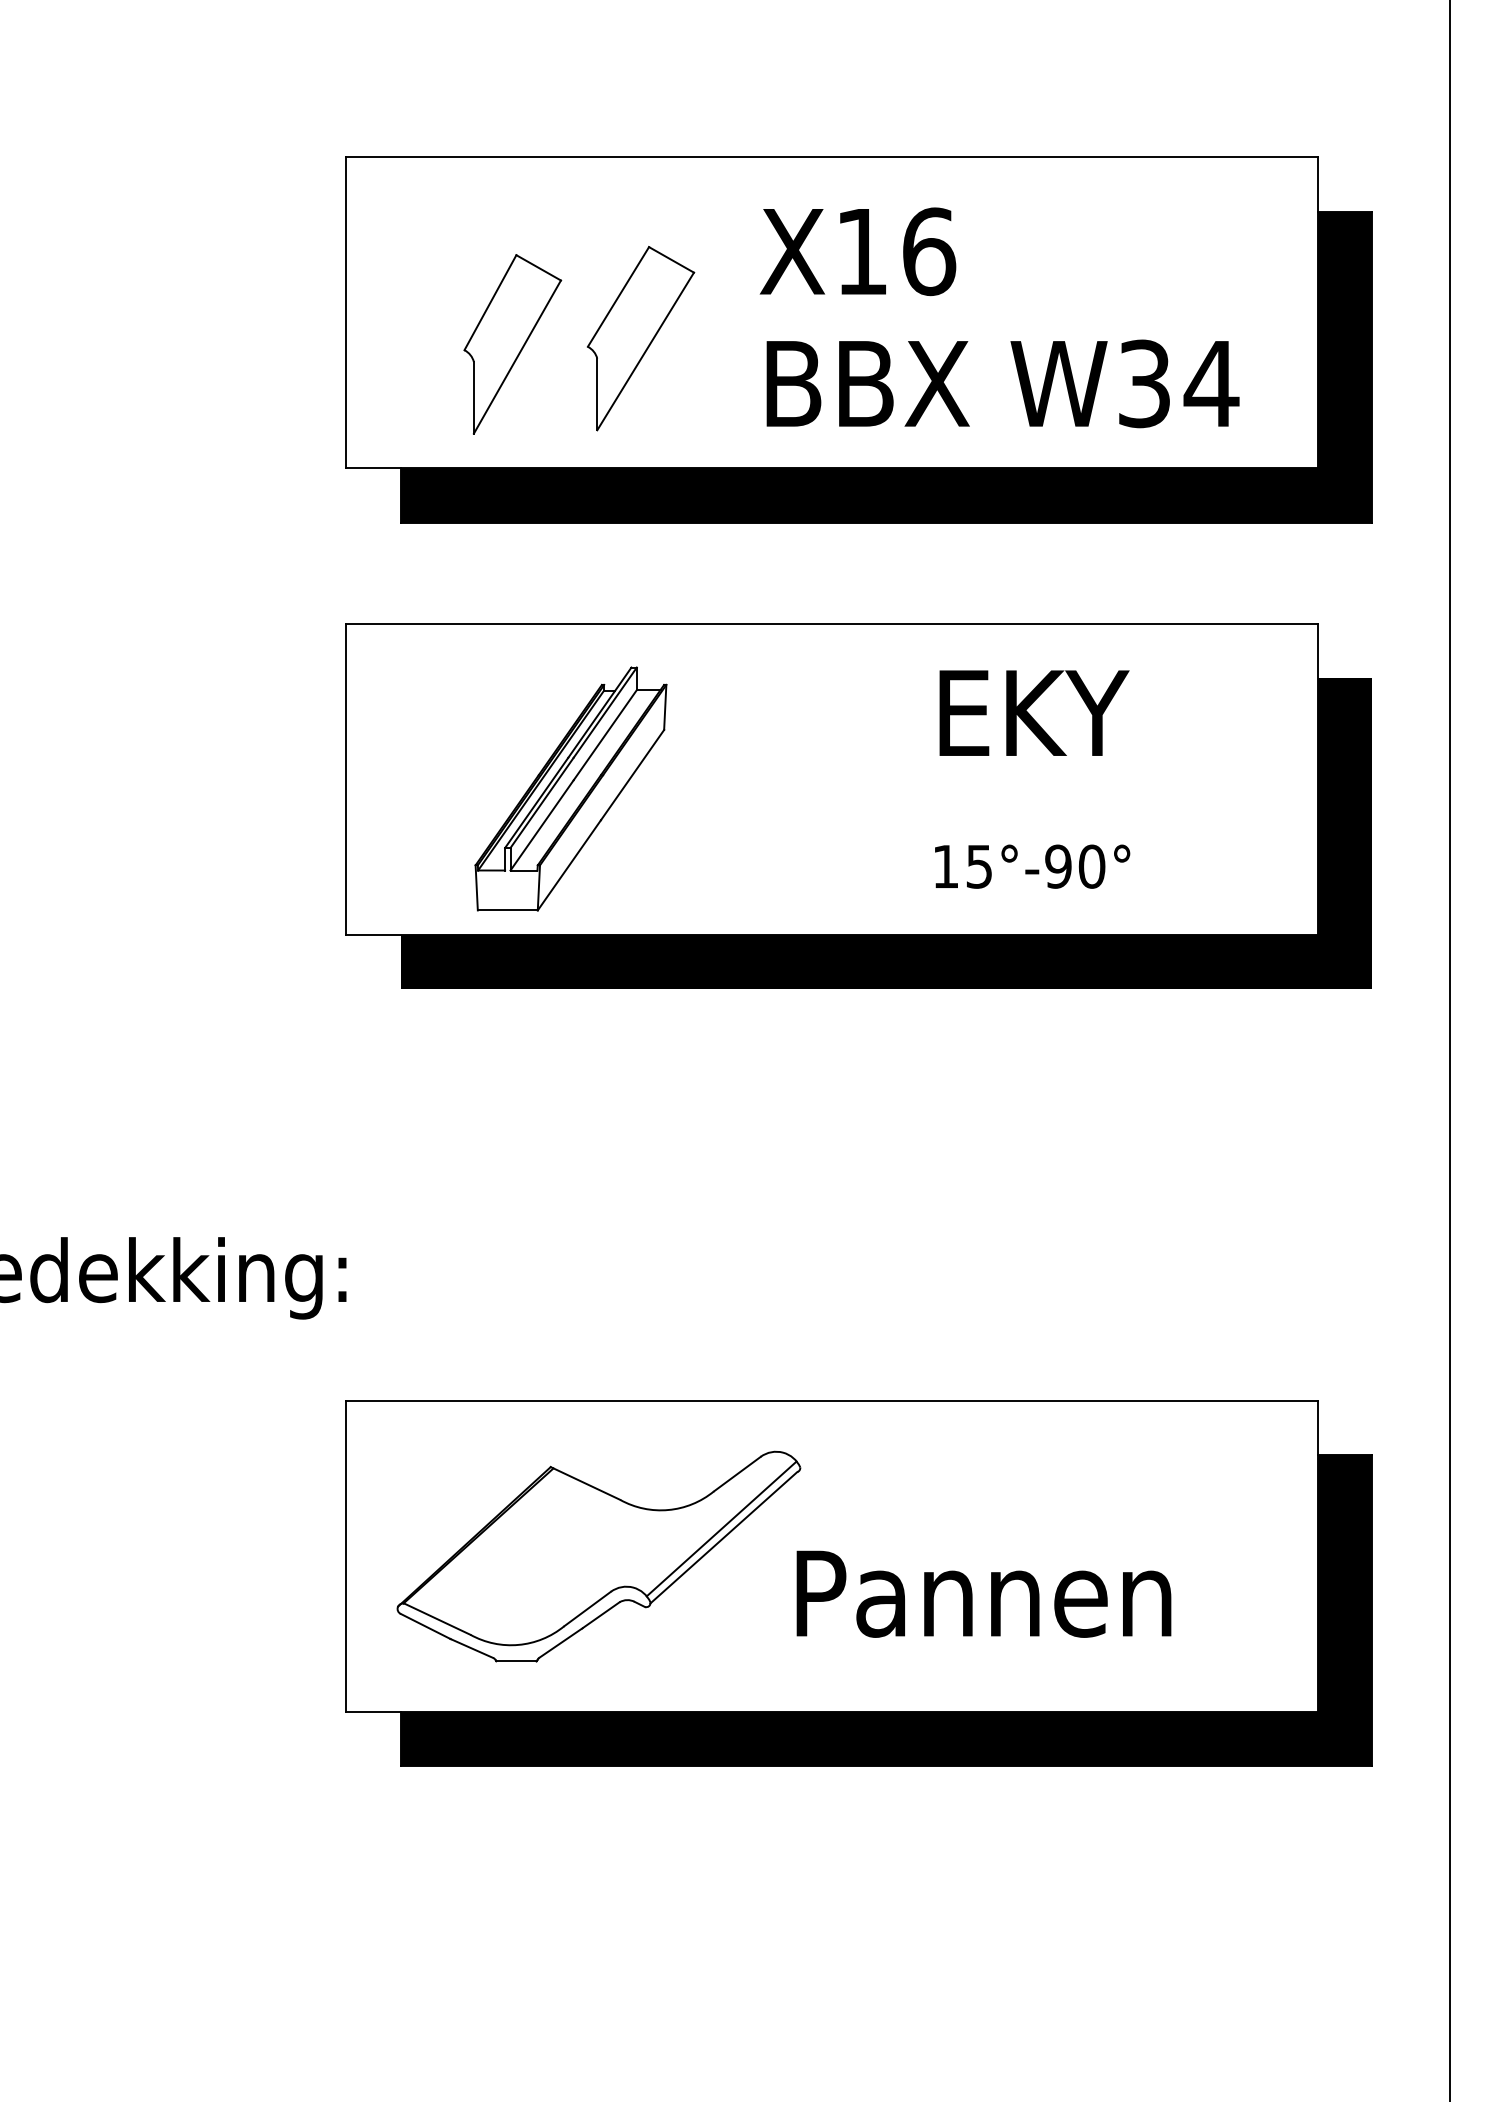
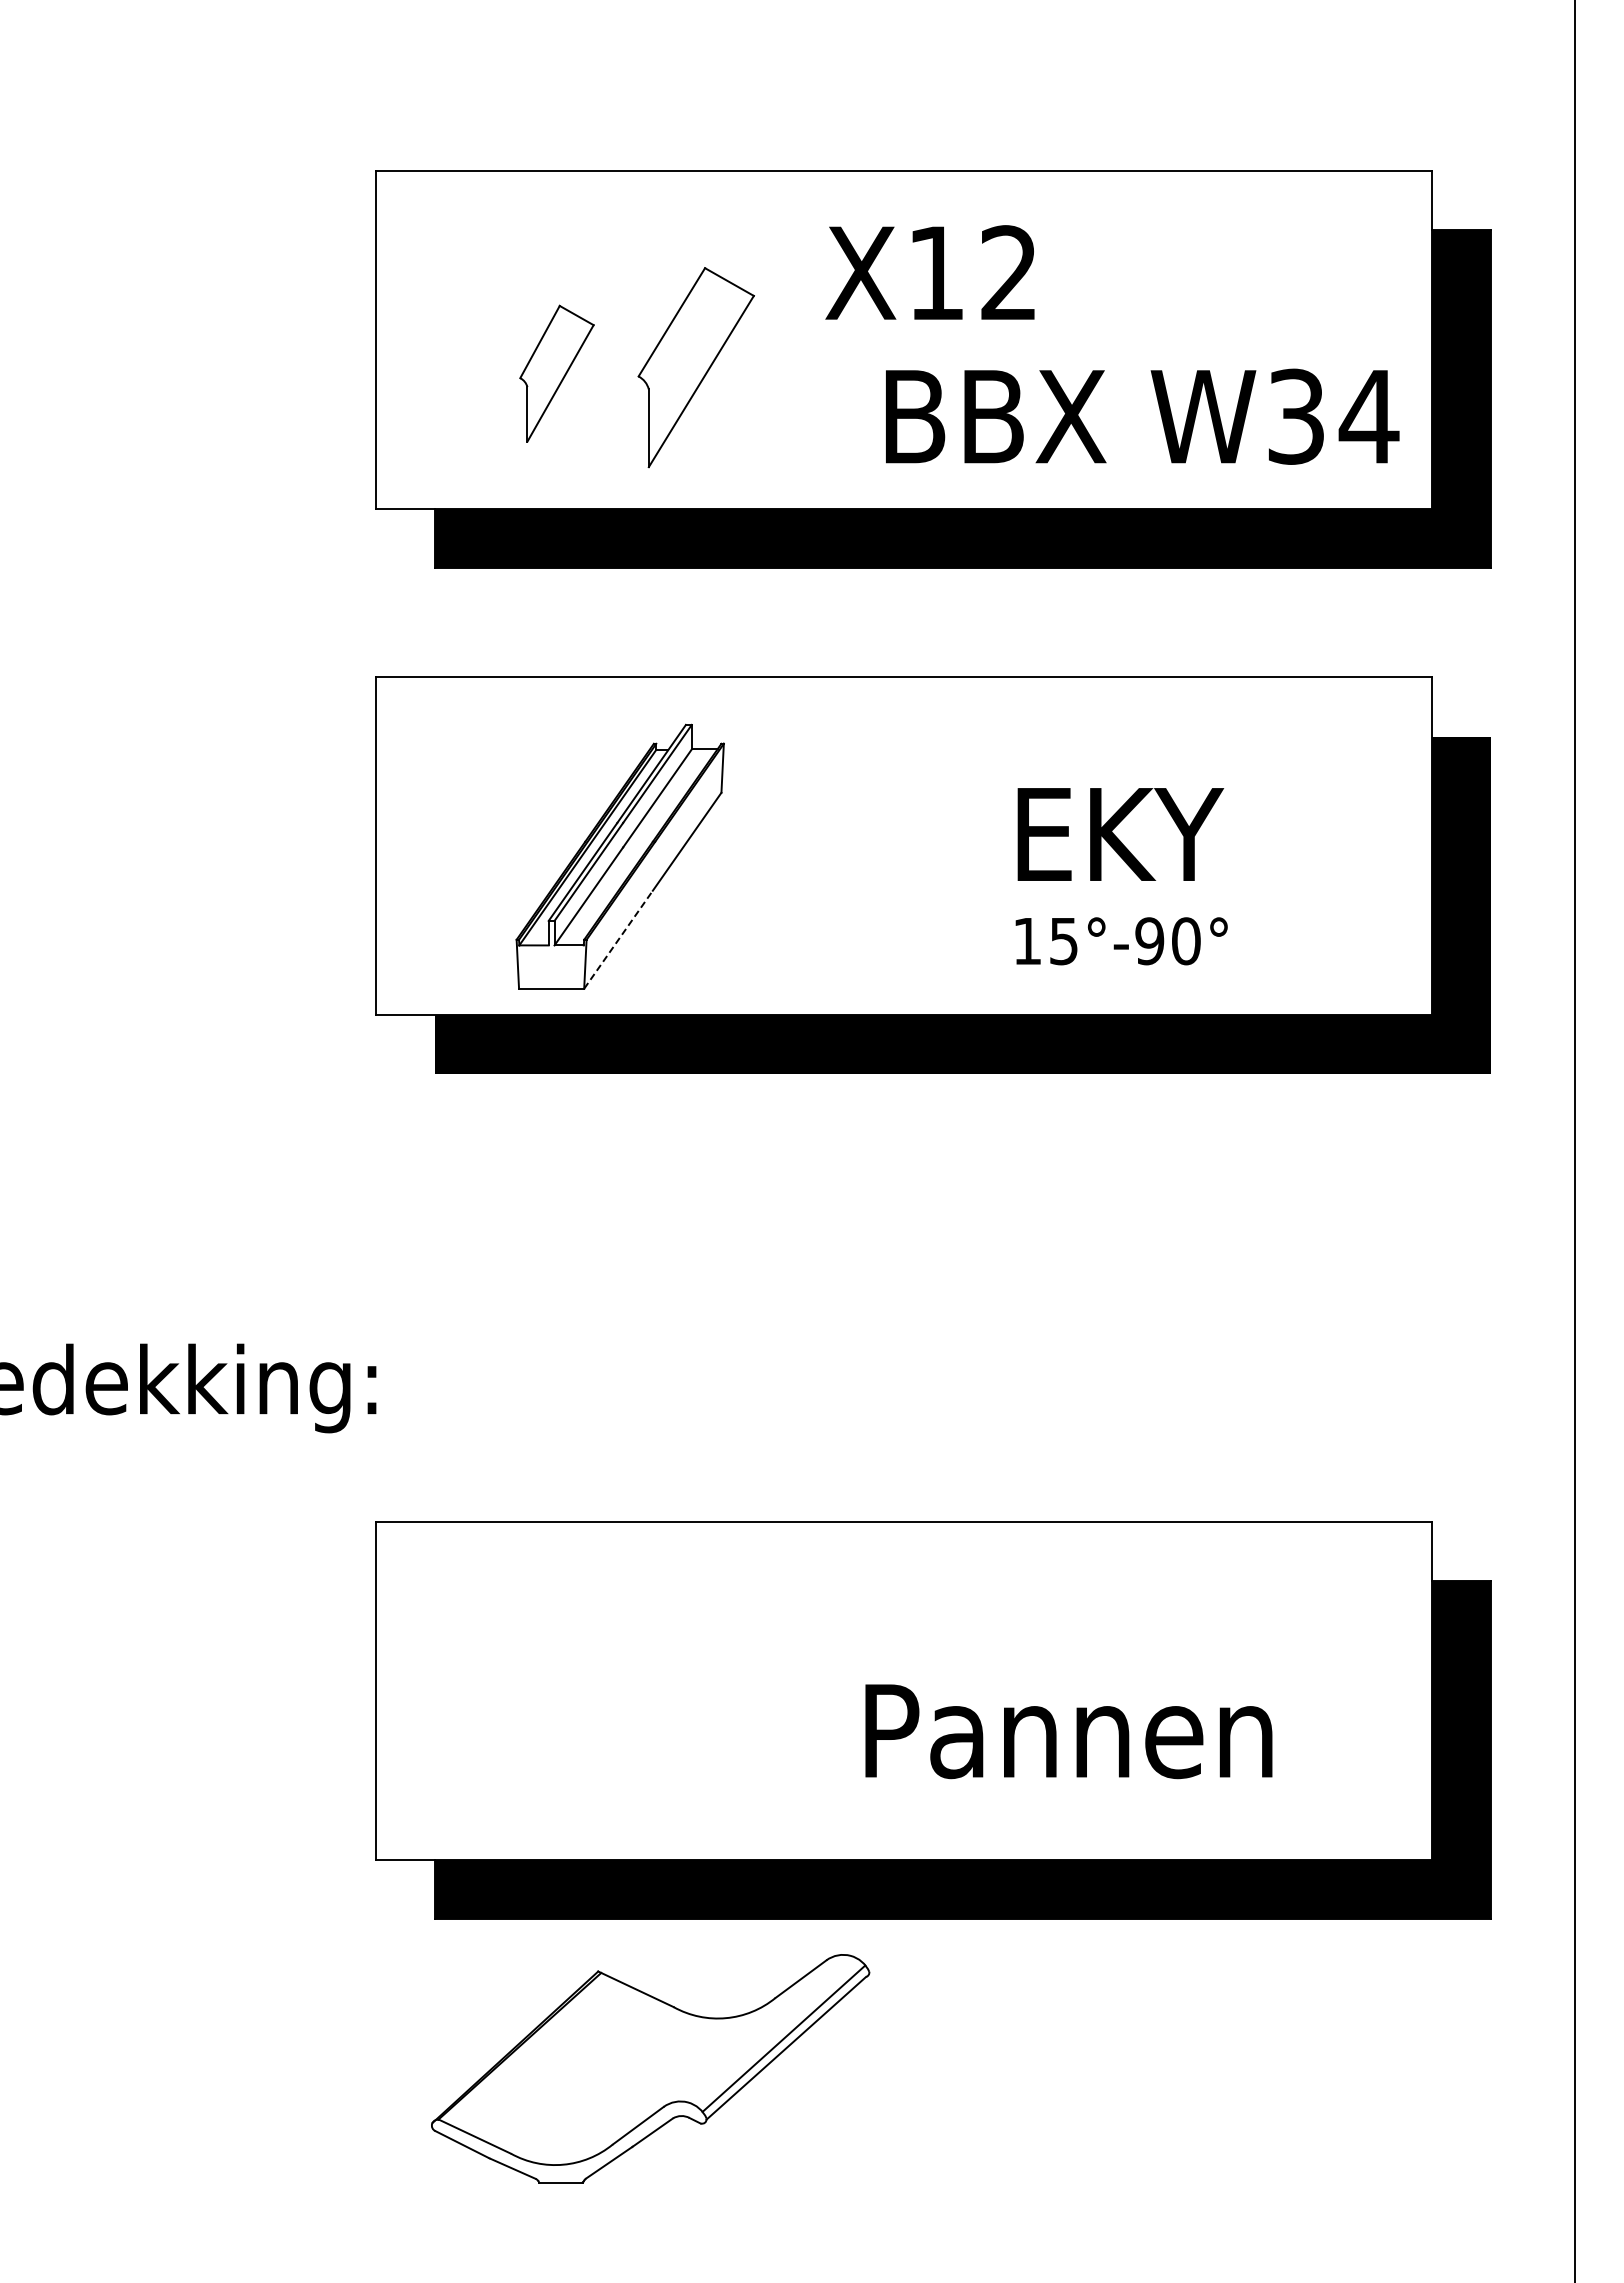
text: (929, 252) -> (1009, 273), X16 -> X12
part: (512, 344) -> (556, 373), size x0.7
text: (1002, 383) -> (1142, 416), moved
text: (1034, 713) -> (1120, 834), moved
line: (569, 865) -> (618, 939), solid -> dashed
part: (598, 1556) -> (650, 2068), moved

